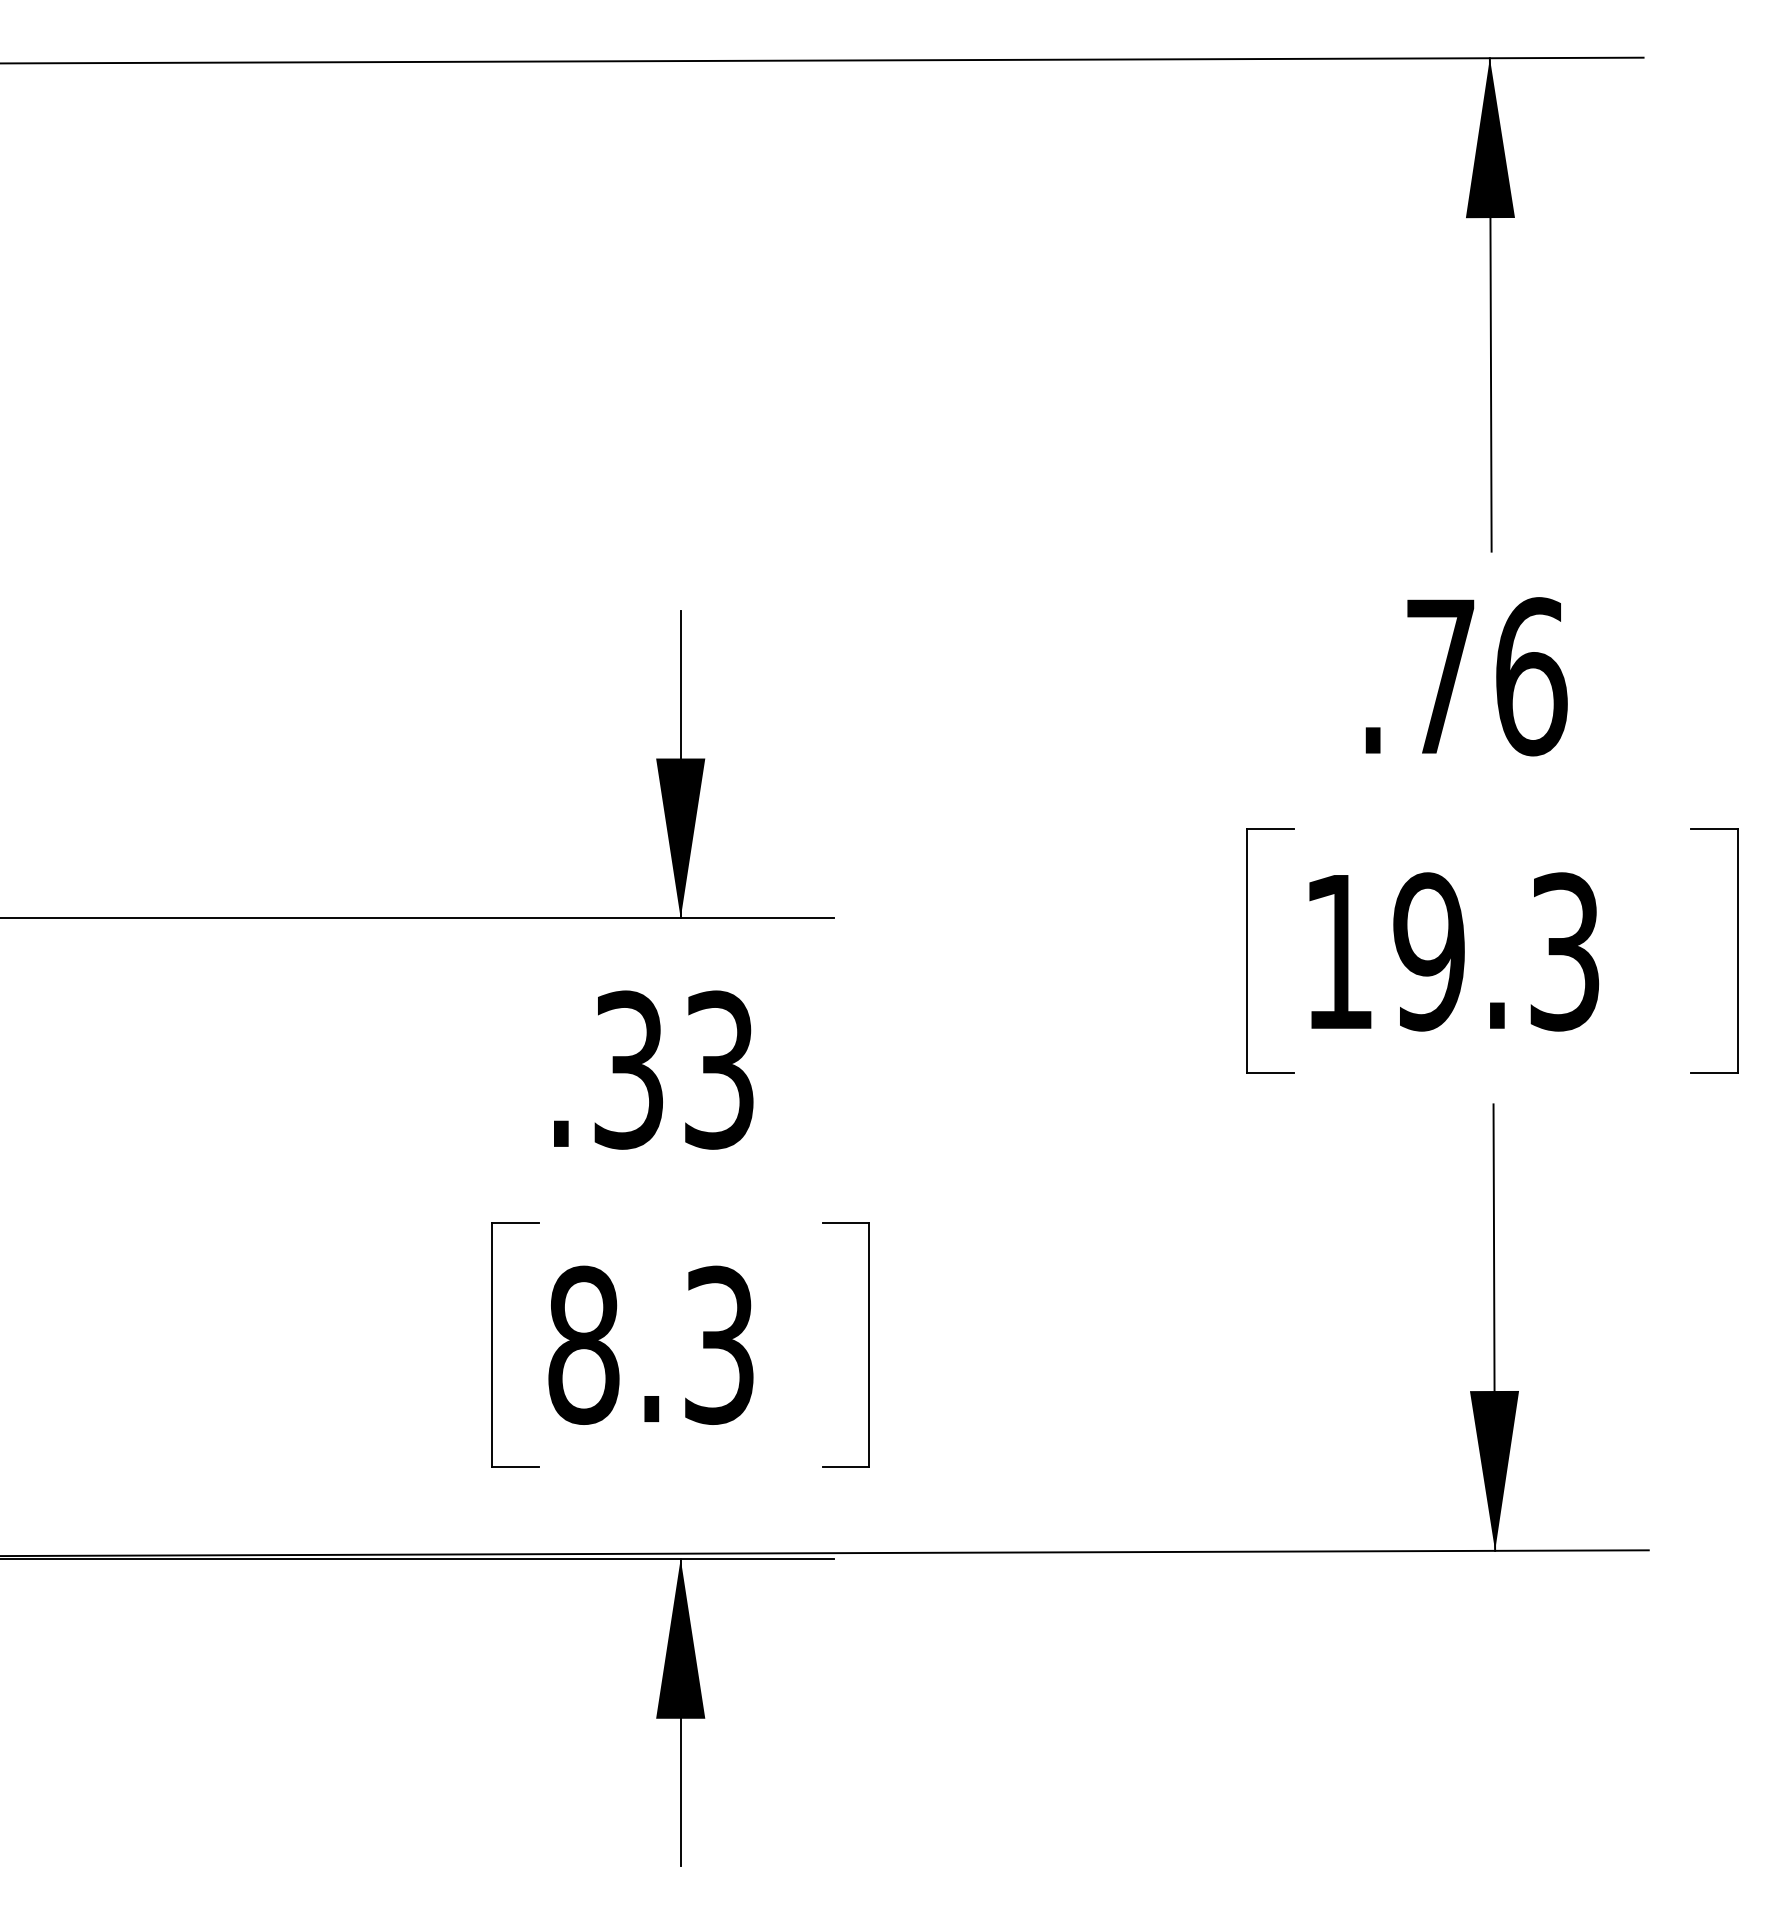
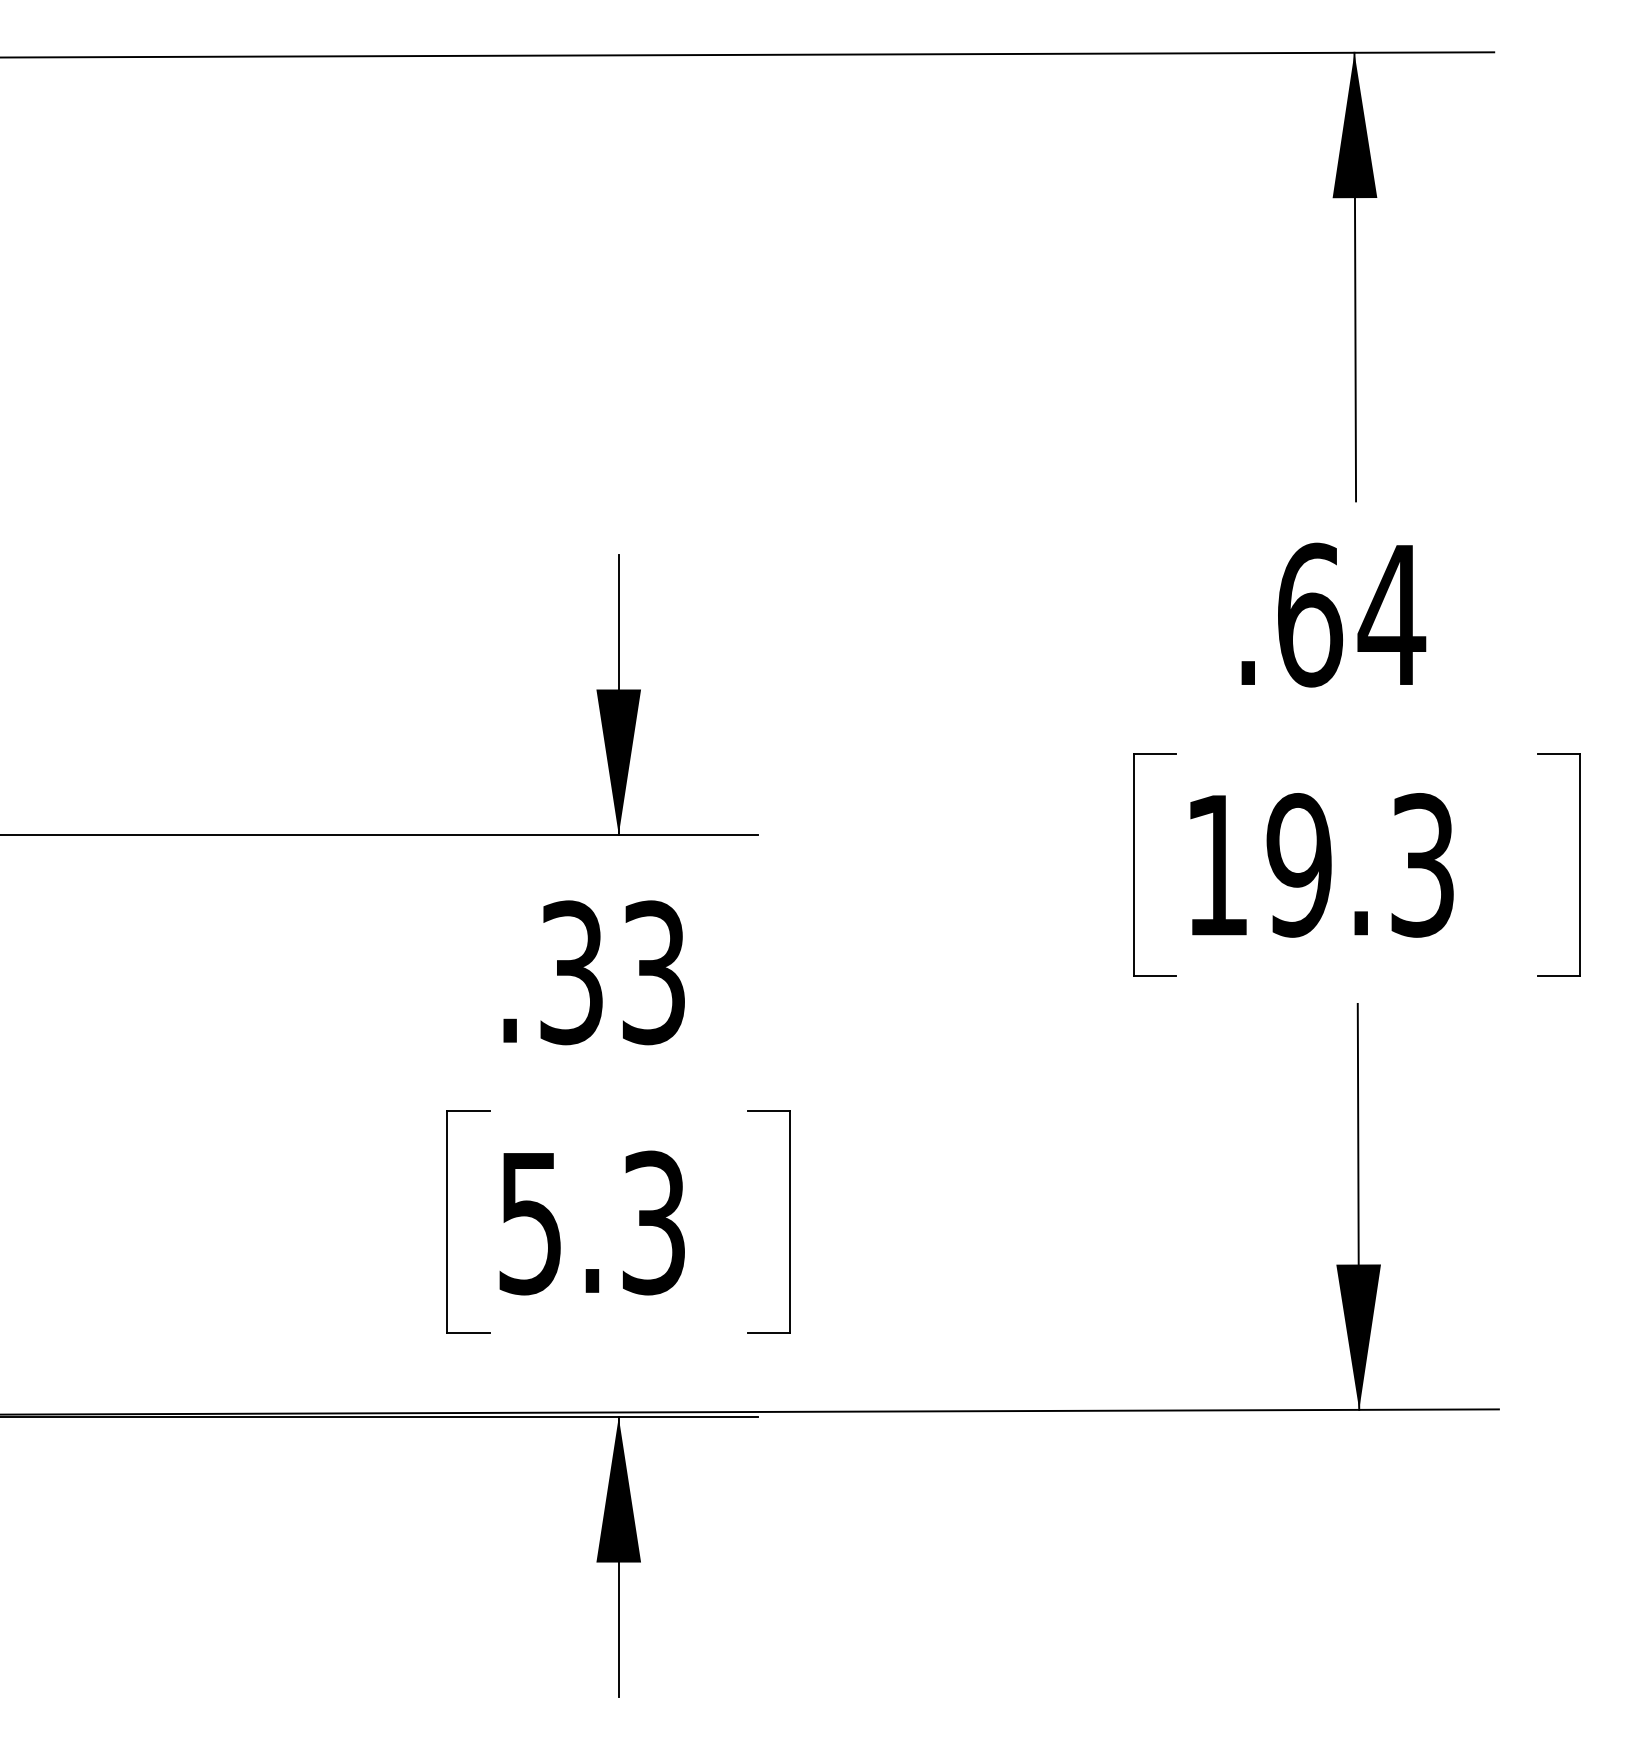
text: (1486, 676) -> (1351, 614), .76 -> .64
text: (583, 1344) -> (530, 1222), 8.3 -> 5.3

